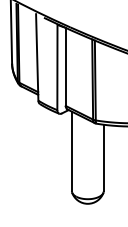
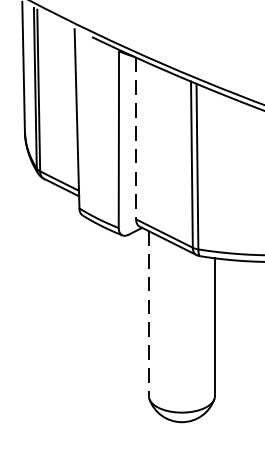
line: (65, 67) -> (135, 139), solid -> dashed
line: (71, 151) -> (148, 313), solid -> dashed

